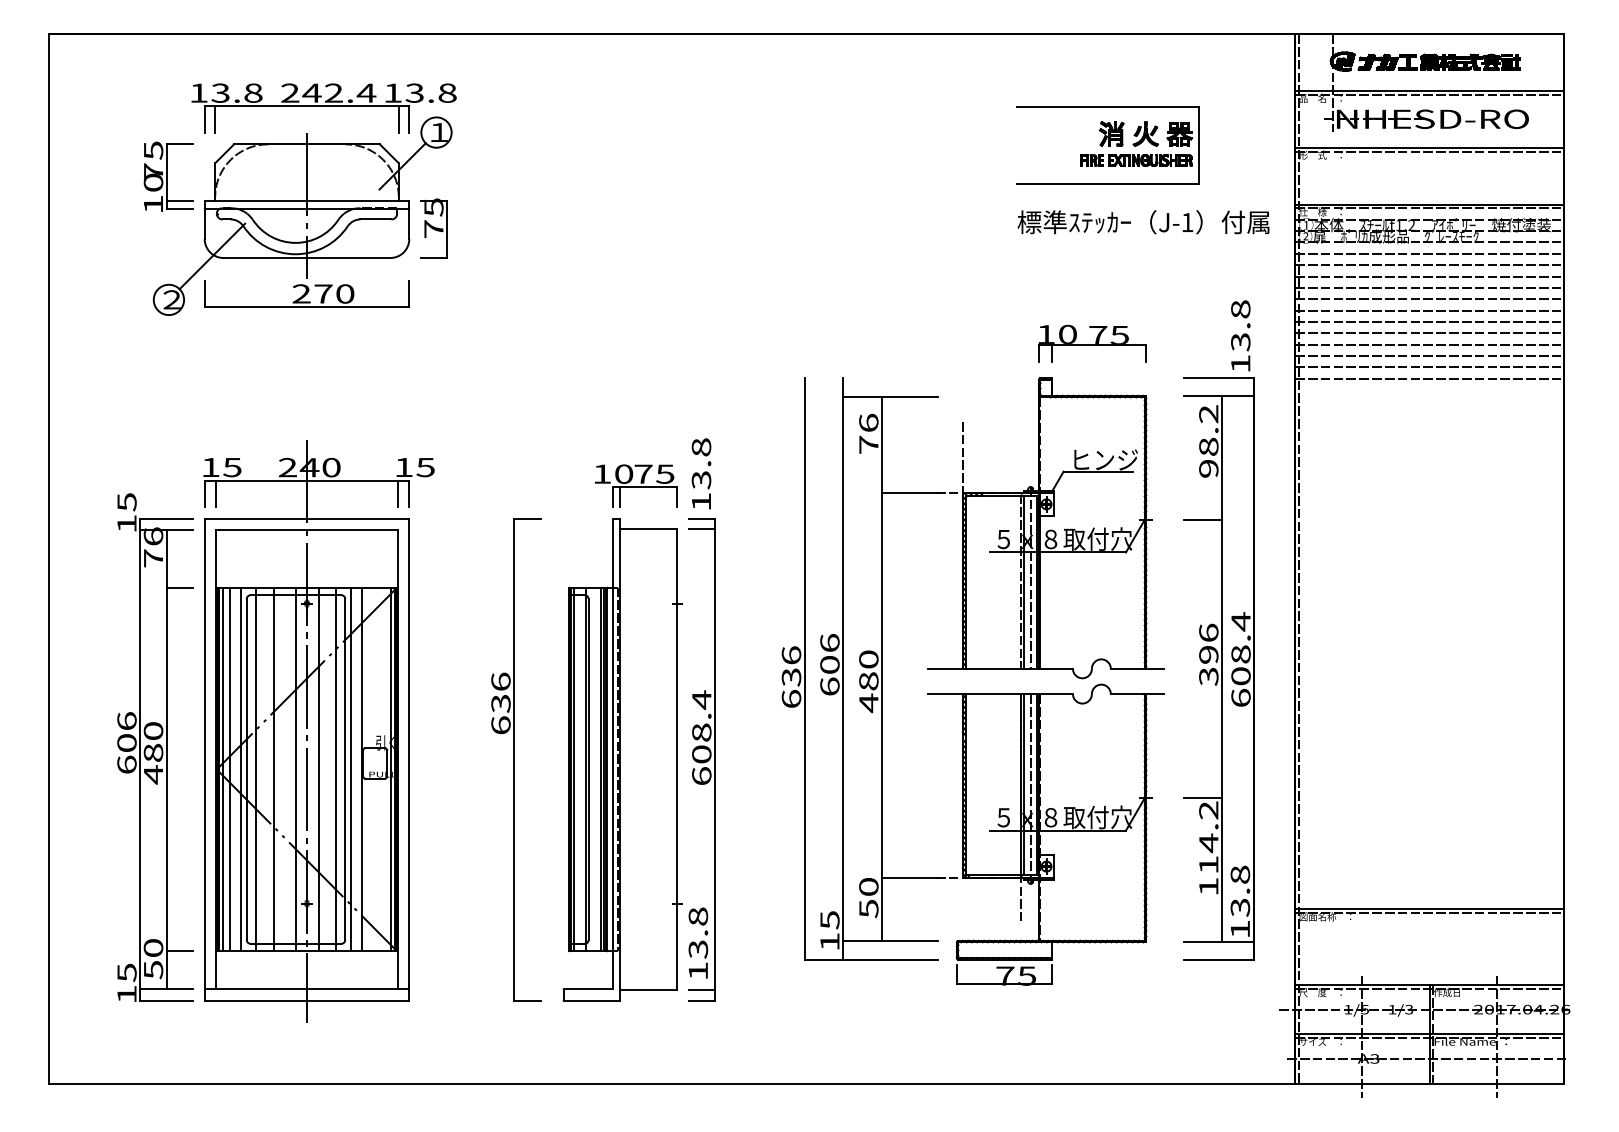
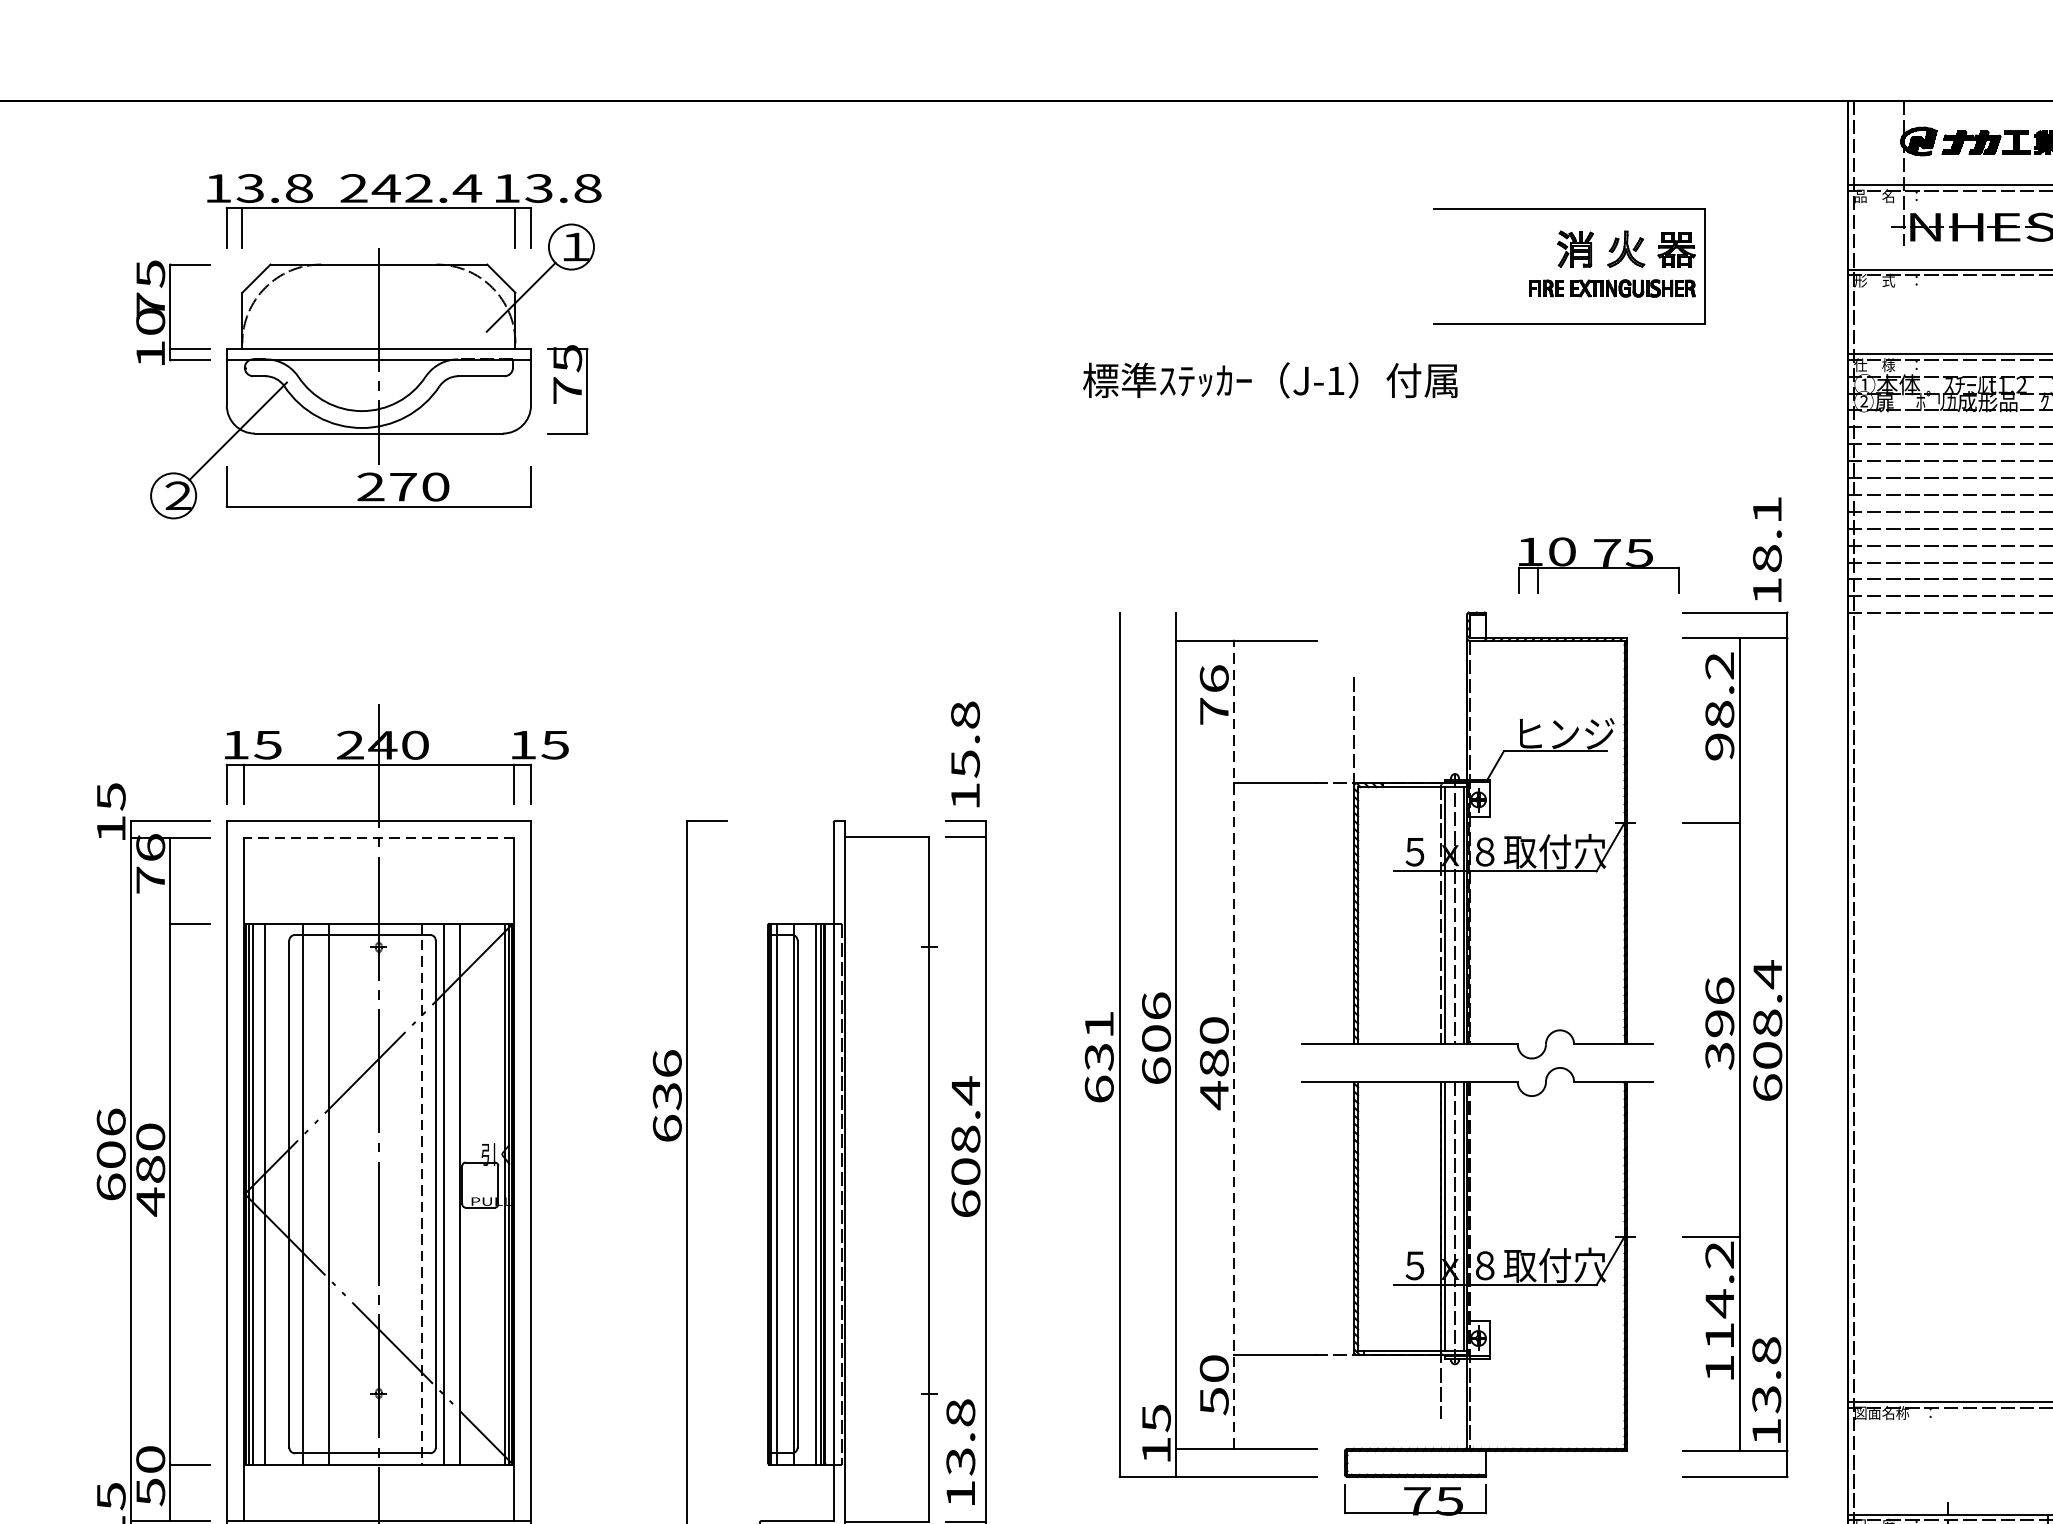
text: (1143, 222) -> (1270, 380), moved
text: (1240, 325) -> (1766, 533), 13.8 -> 18.1
part: (1092, 343) -> (1598, 565), moved
text: (700, 479) -> (964, 762), 13.8 -> 15.8
part: (636, 485) -> (868, 771), removed
line: (307, 530) -> (379, 838), solid -> dashed
text: (791, 655) -> (1099, 1024), 636 -> 631
line: (882, 669) -> (1234, 1045), solid -> dashed
line: (241, 769) -> (281, 1194), removed
line: (296, 769) -> (363, 1194), removed
line: (318, 769) -> (396, 1194), removed
line: (336, 769) -> (422, 1194), solid -> dashed

